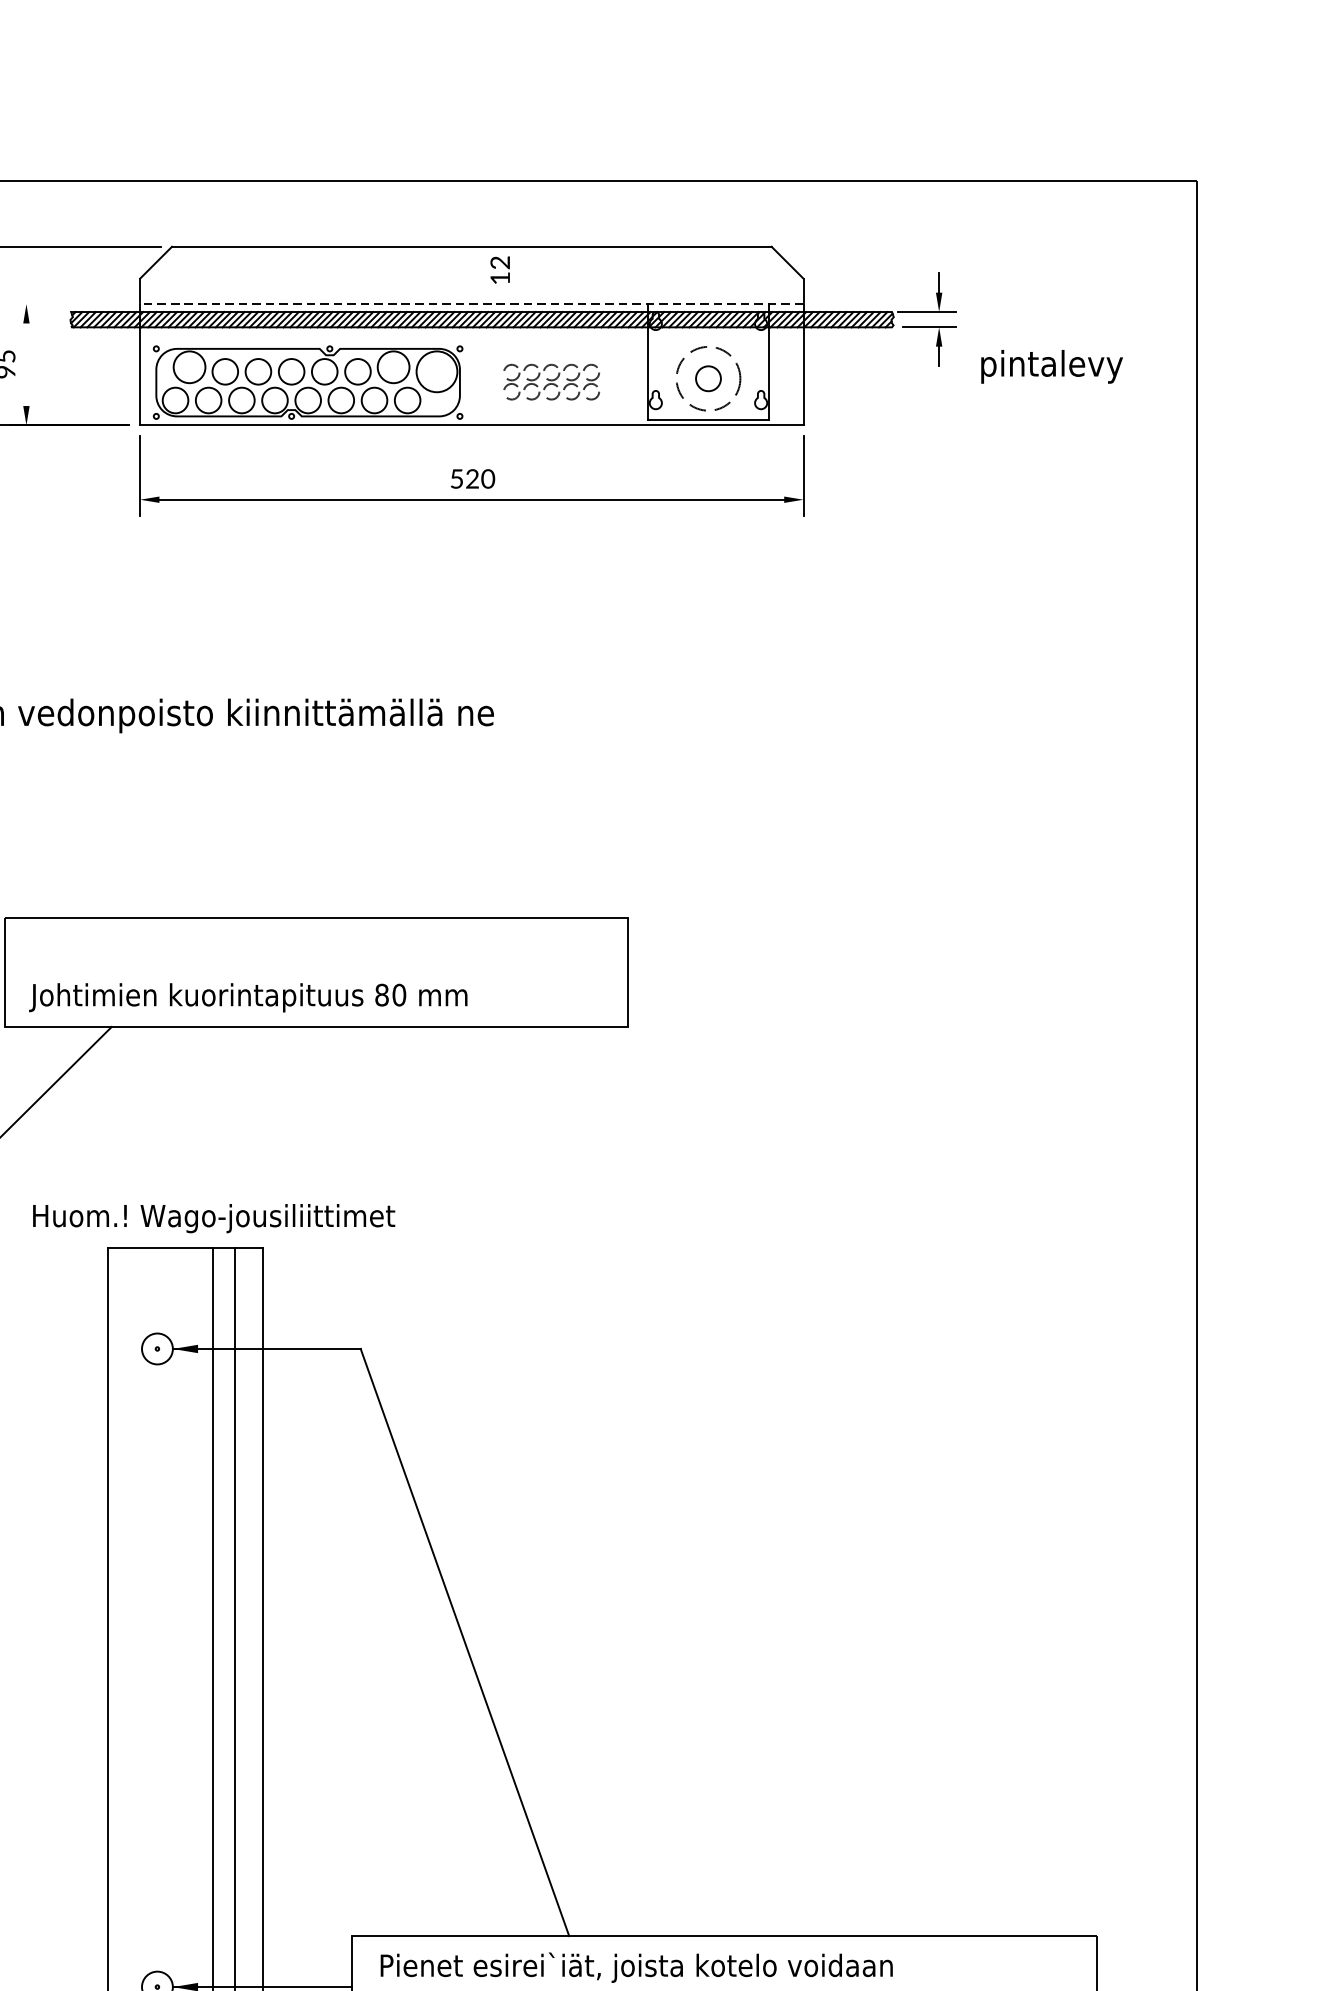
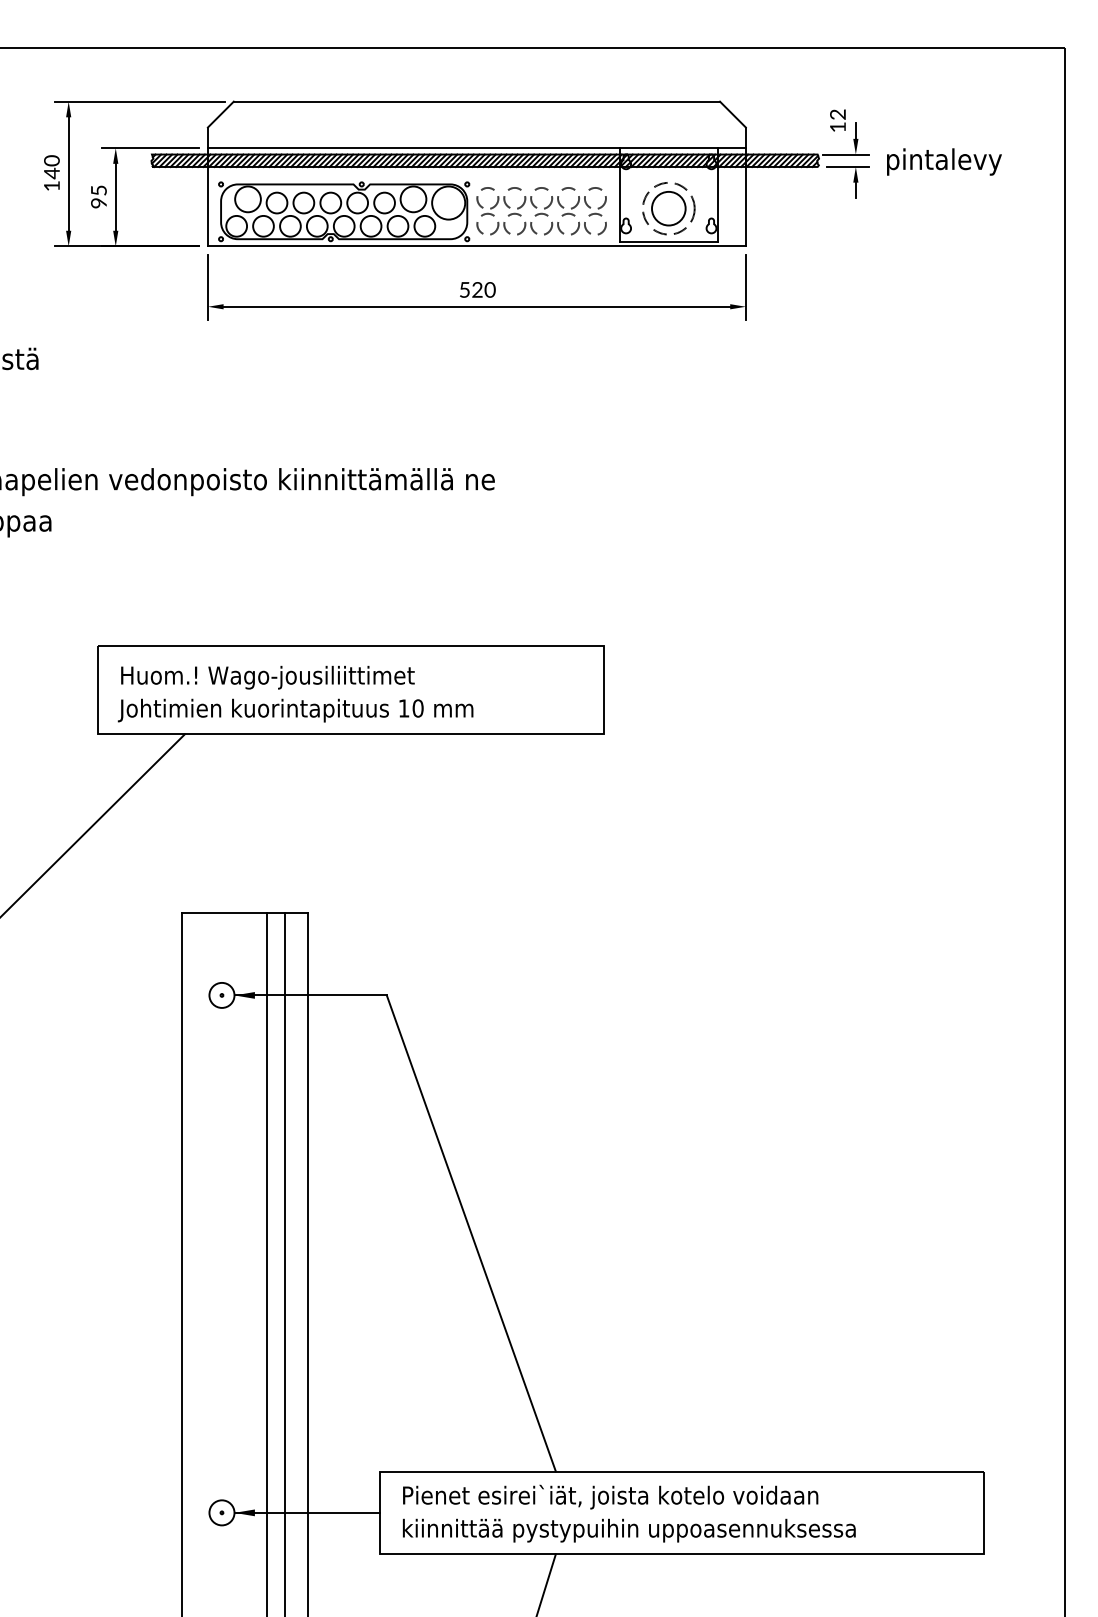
text: (499, 270) -> (837, 120), moved
line: (69, 304) -> (150, 148), added
line: (471, 304) -> (476, 148), dashed -> solid
line: (26, 363) -> (115, 196), added
text: (1052, 366) -> (944, 161), moved
circle: (708, 378) -> (668, 208), size x1.67
part: (551, 382) -> (541, 211), size x1.67
text: (381, 995) -> (403, 708), 80 -> 10
text: (213, 1218) -> (267, 677), moved

